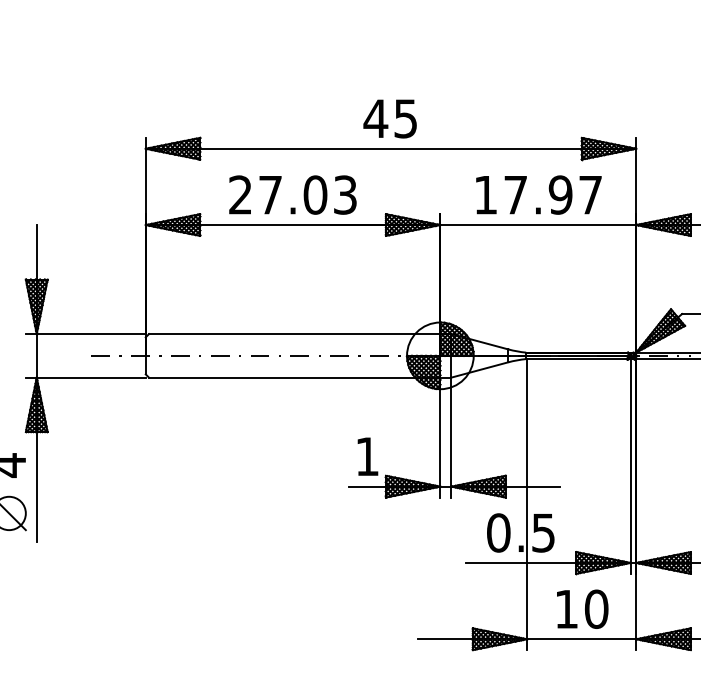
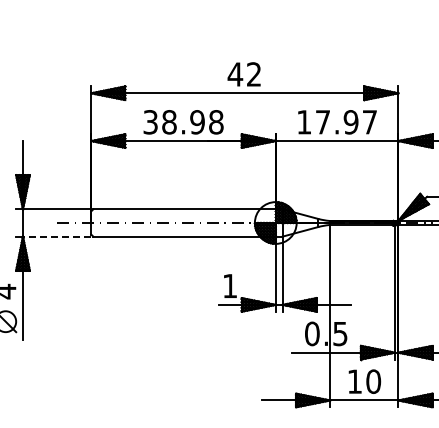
text: (404, 118) -> (253, 74), 45 -> 42
text: (293, 195) -> (183, 122), 27.03 -> 38.98
line: (90, 377) -> (56, 236), solid -> dashed

